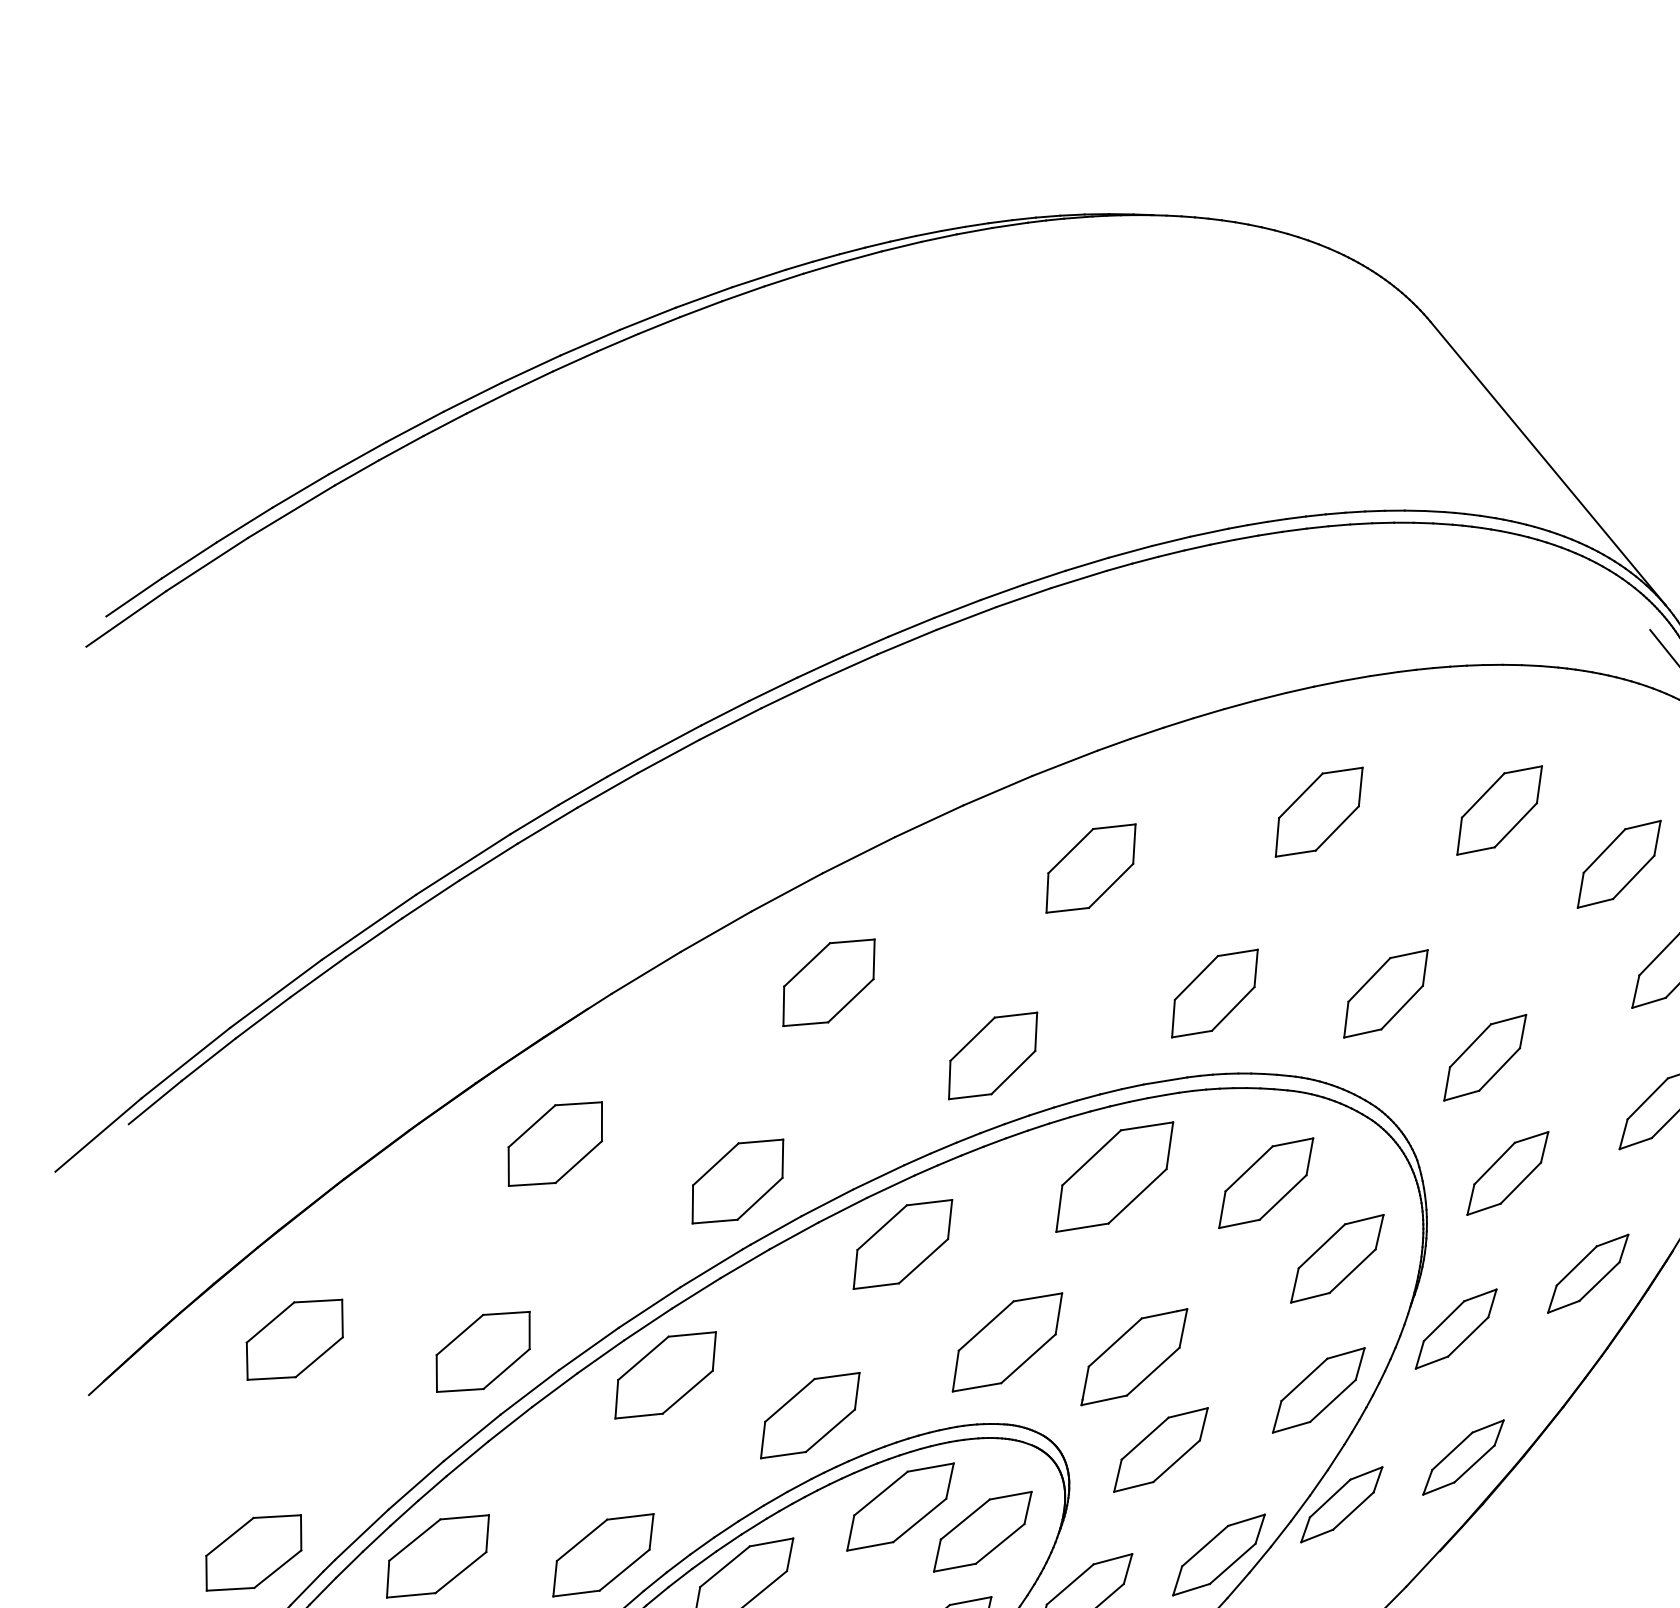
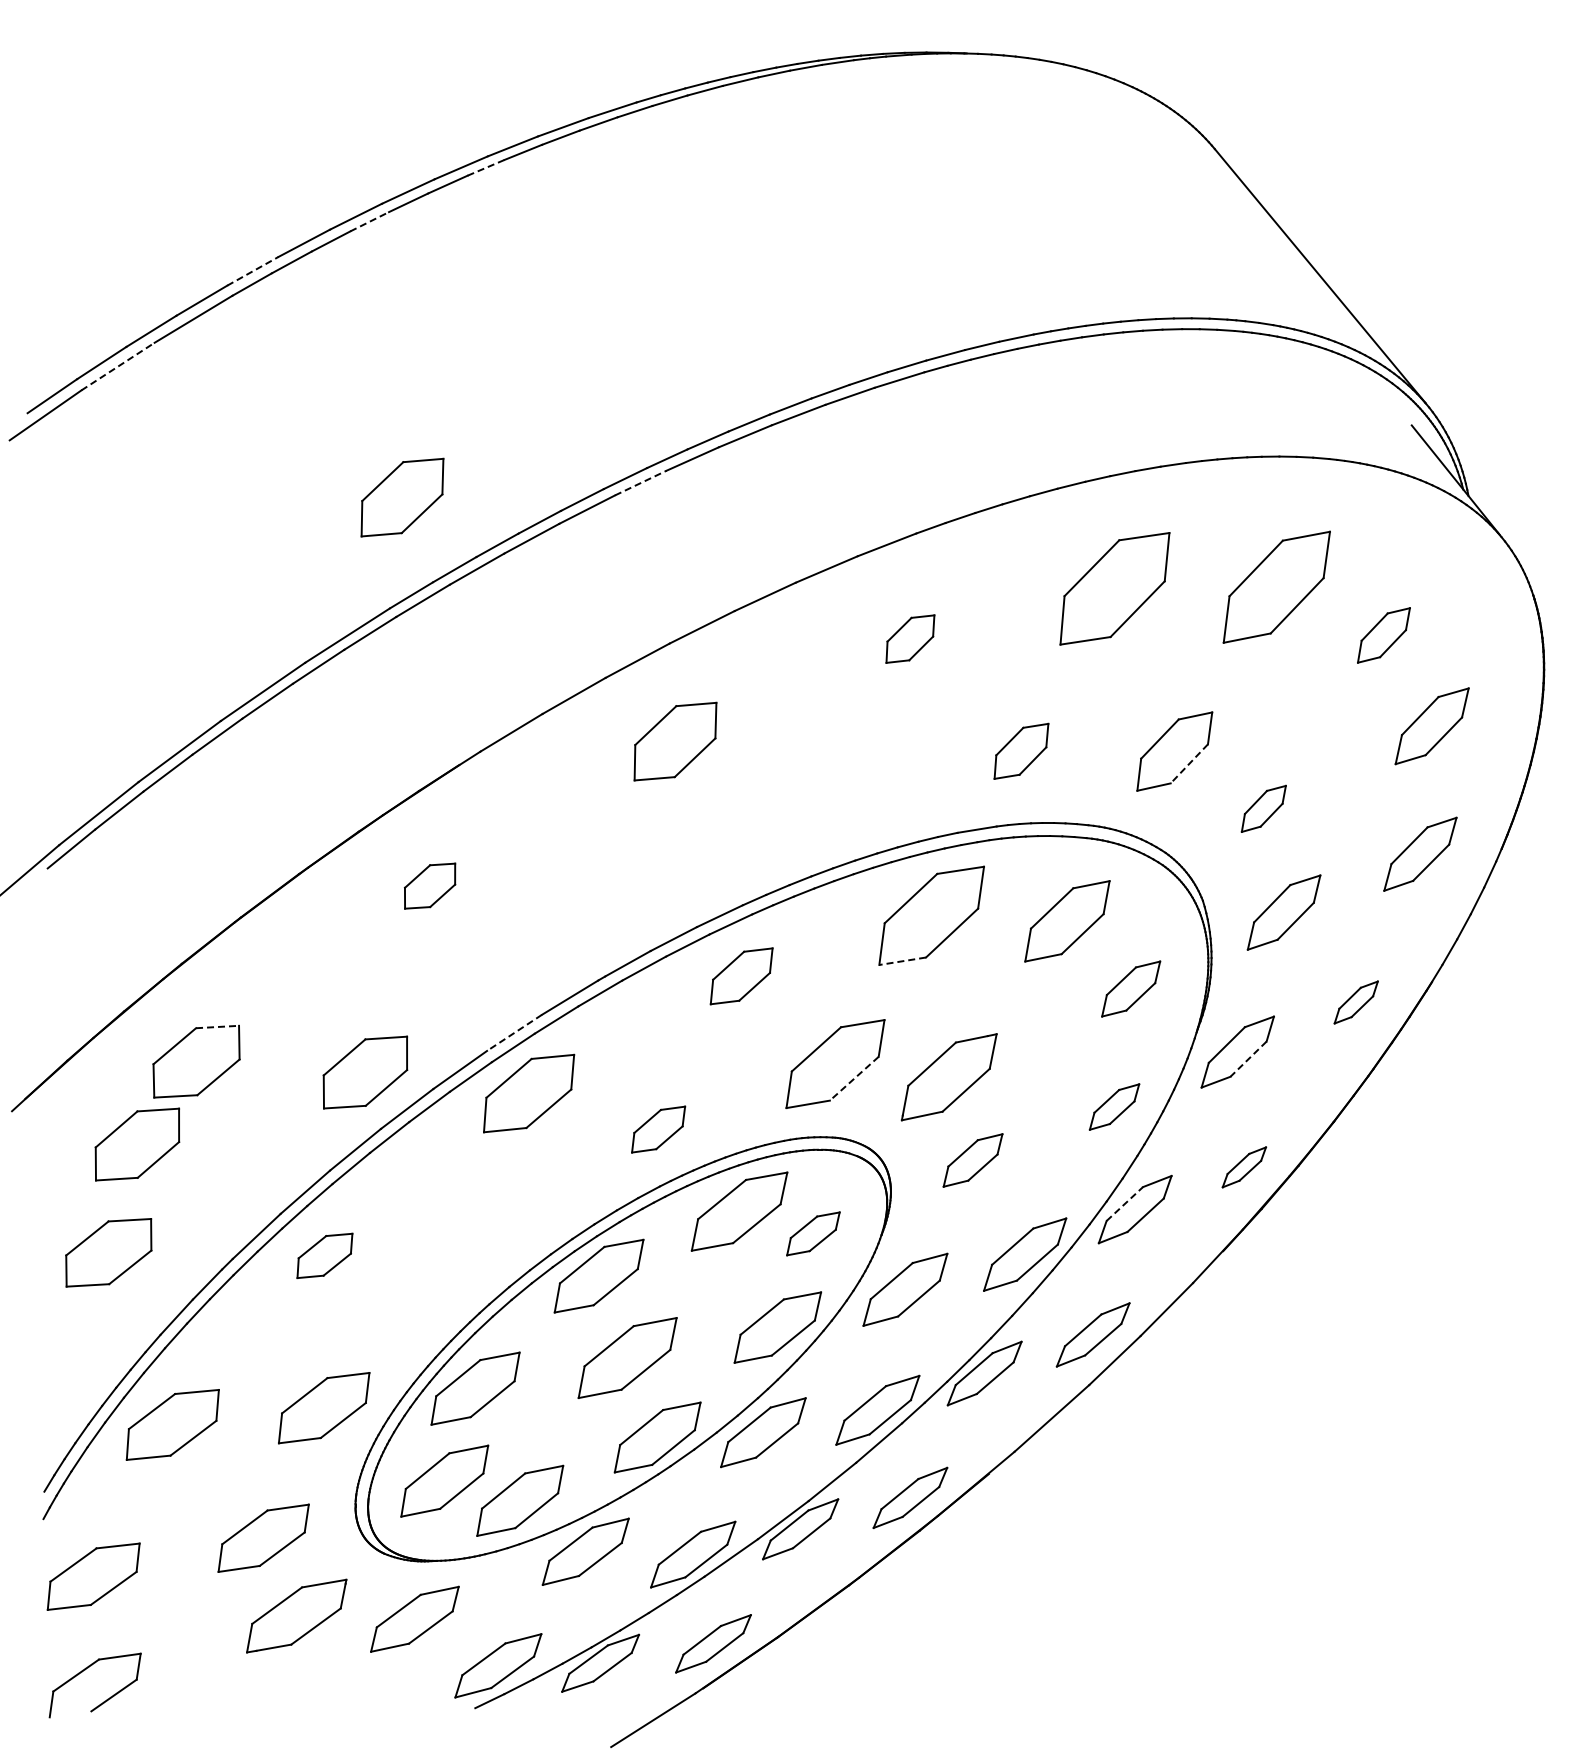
line: (618, 342) -> (486, 167), solid -> dashed
line: (487, 402) -> (369, 221), solid -> dashed
line: (358, 458) -> (253, 271), solid -> dashed
line: (207, 564) -> (118, 366), solid -> dashed
line: (789, 694) -> (640, 483), solid -> dashed
part: (524, 710) -> (402, 497), added
part: (1499, 809) -> (1276, 586), size x1.4
part: (1318, 811) -> (1114, 588), size x1.4
part: (1618, 864) -> (1383, 635), size x0.7
part: (1091, 867) -> (910, 638), size x0.6
part: (1214, 993) -> (1021, 751), size x0.7
line: (1402, 1007) -> (1189, 763), solid -> dashed
part: (992, 1055) -> (822, 806), removed
part: (1484, 1057) -> (1263, 808), size x0.6
part: (554, 1143) -> (429, 885), size x0.6
part: (737, 1181) -> (593, 919), removed
line: (1082, 1228) -> (902, 961), solid -> dashed
part: (902, 1244) -> (741, 976), size x0.7
part: (1336, 1258) -> (1130, 988), size x0.7
part: (1588, 1273) -> (1356, 1002), size x0.6
line: (318, 1301) -> (217, 1027), solid -> dashed
line: (649, 1307) -> (514, 1032), solid -> dashed
line: (1468, 1337) -> (1248, 1059), solid -> dashed
line: (1028, 1358) -> (854, 1078), solid -> dashed
part: (1318, 1389) -> (1114, 1106), size x0.6
part: (810, 1415) -> (658, 1129), size x0.6
part: (228, 1432) -> (137, 1144), added
part: (1160, 1449) -> (972, 1160), size x0.7
part: (1463, 1457) -> (1244, 1167), size x0.6
line: (1329, 1499) -> (1124, 1204), solid -> dashed
part: (982, 1531) -> (813, 1233), size x0.6
part: (253, 1552) -> (108, 1252), moved
part: (603, 1554) -> (473, 1254), removed
part: (437, 1555) -> (324, 1255), size x0.6

